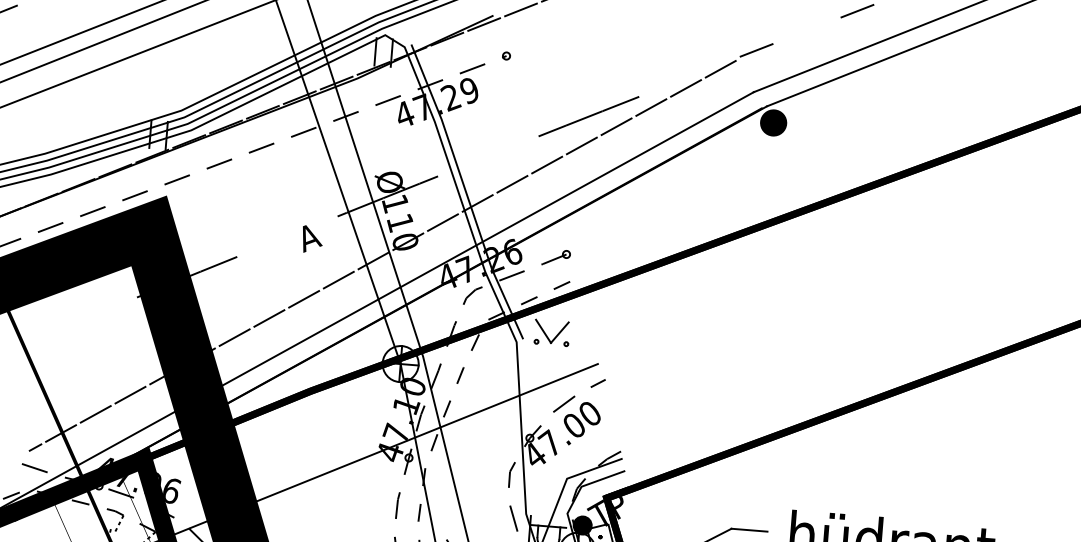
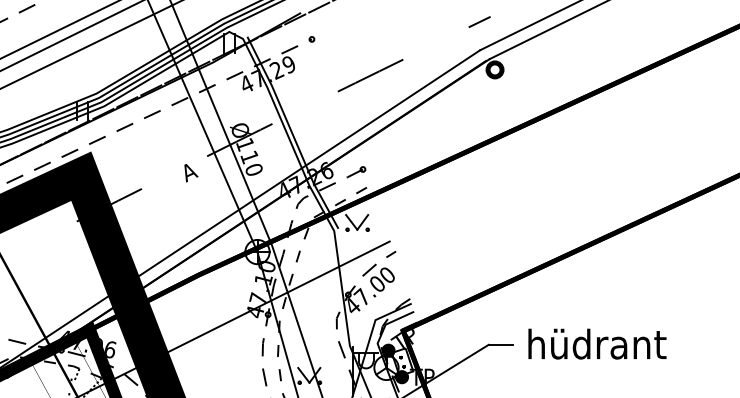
fill: (772, 122) -> (494, 69), removed
line: (382, 254) -> (239, 179), removed

